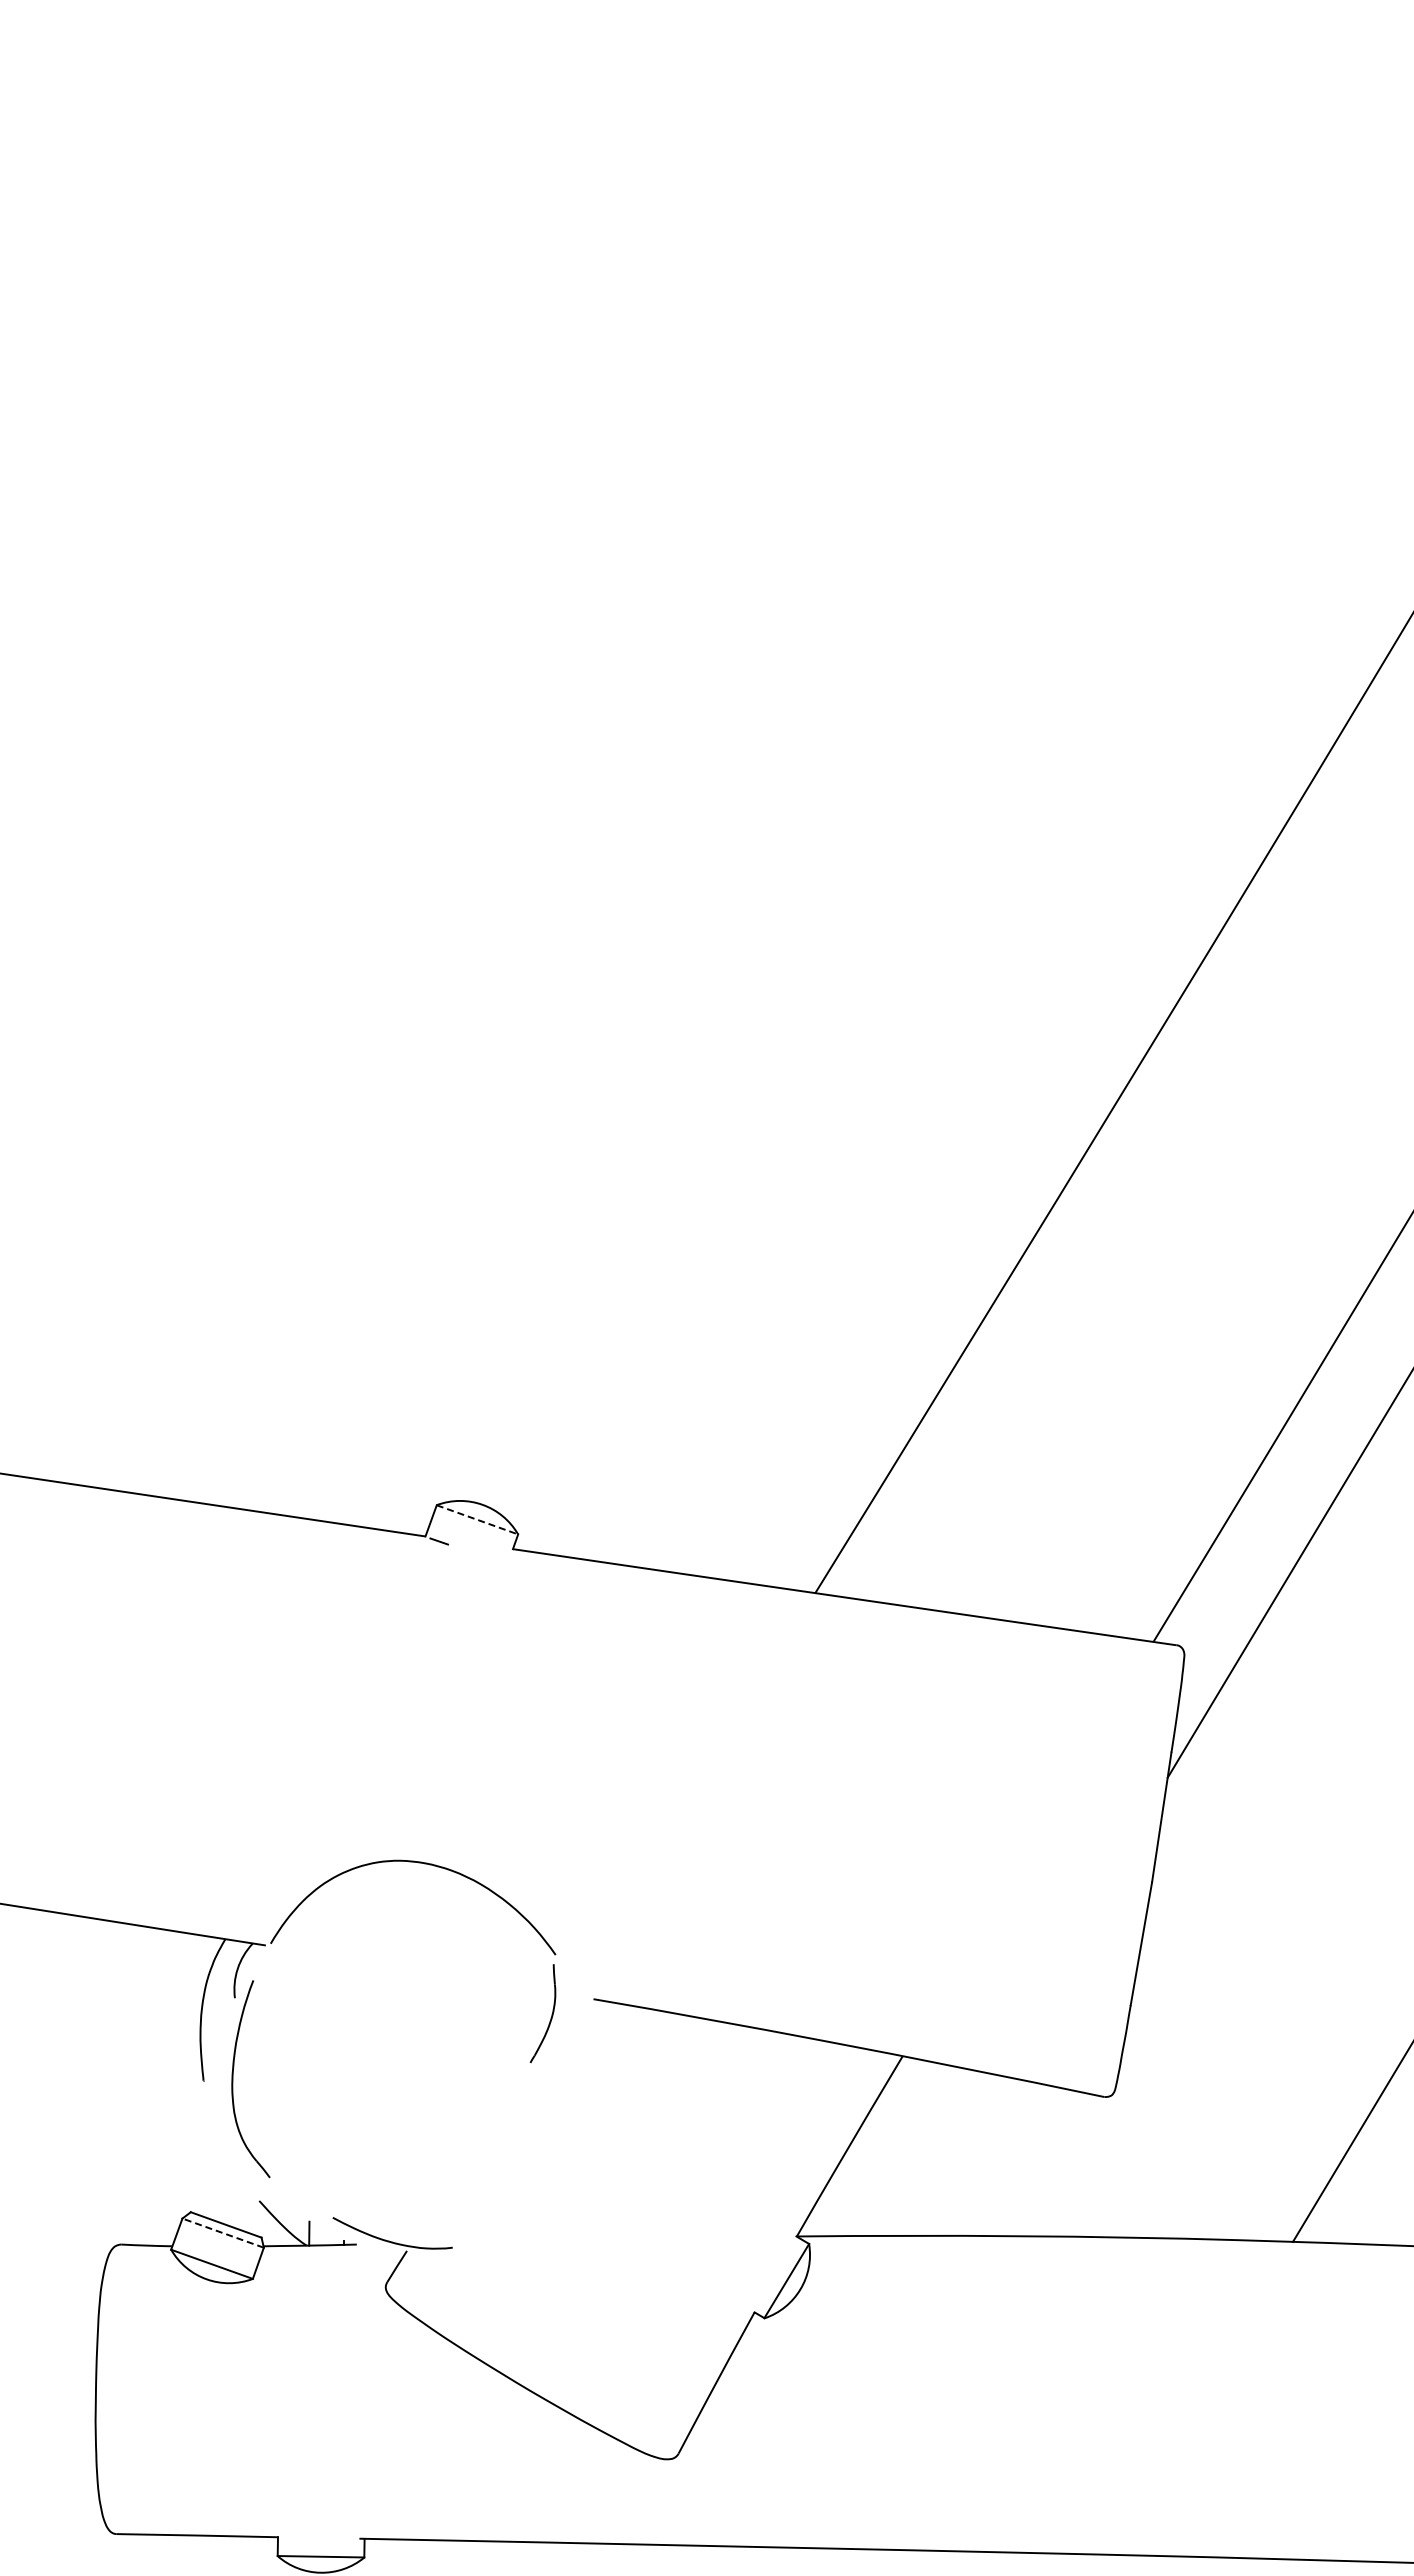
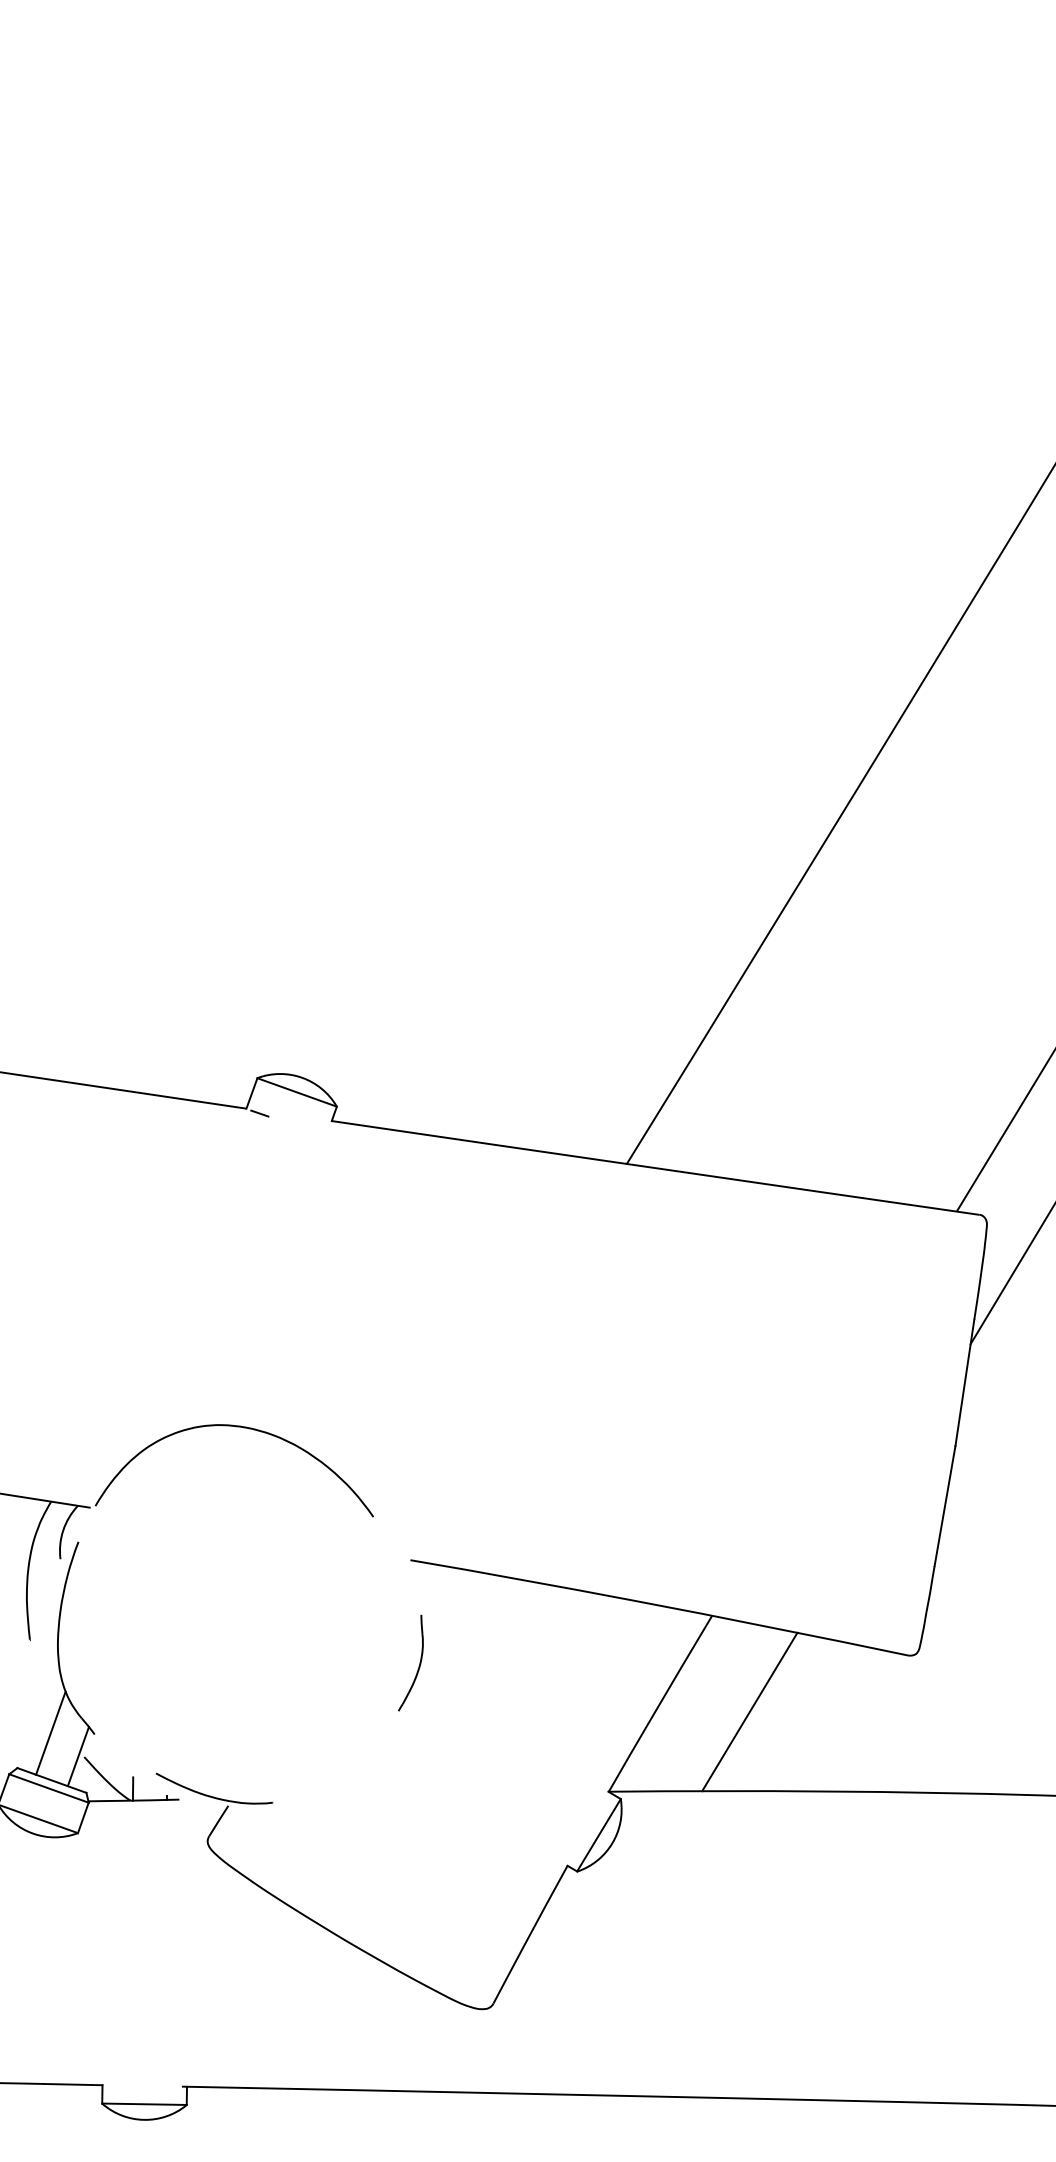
line: (477, 1520) -> (297, 1093), dashed -> solid
part: (550, 2017) -> (418, 1666), moved
line: (941, 2154) -> (749, 1711), added
line: (224, 2176) -> (50, 1733), added
line: (253, 2200) -> (78, 1756), added
line: (222, 2232) -> (48, 1787), dashed -> solid

